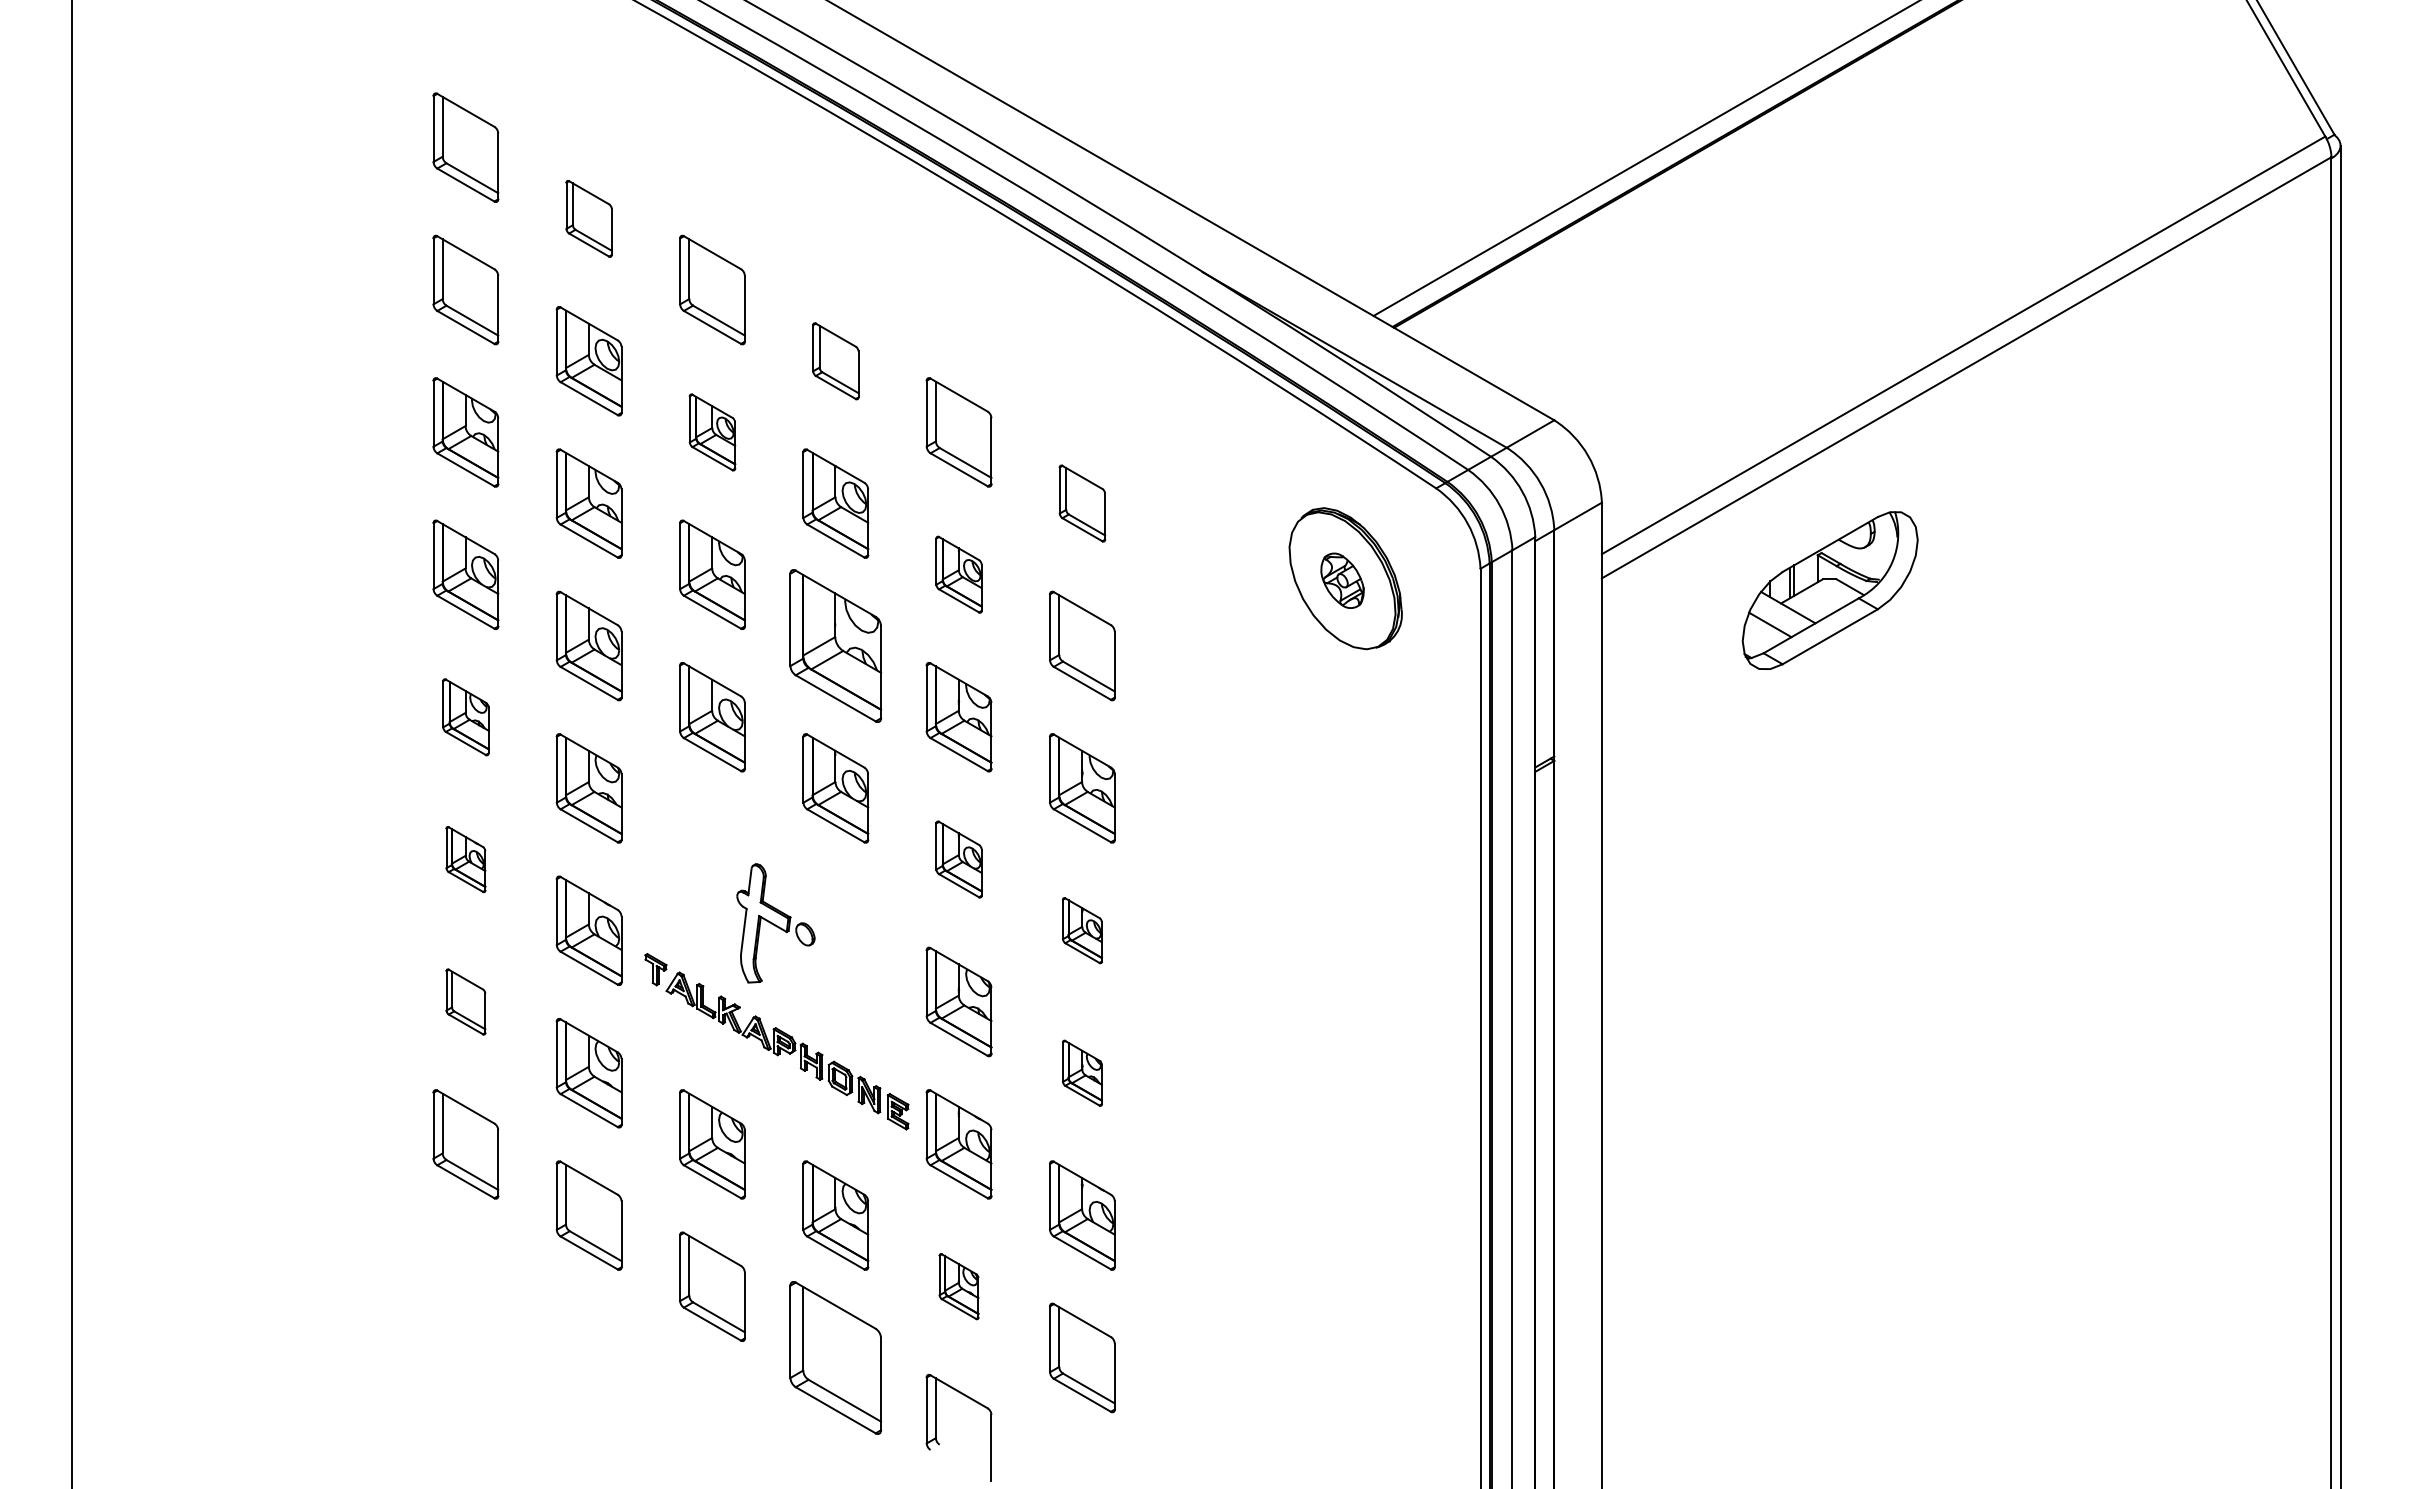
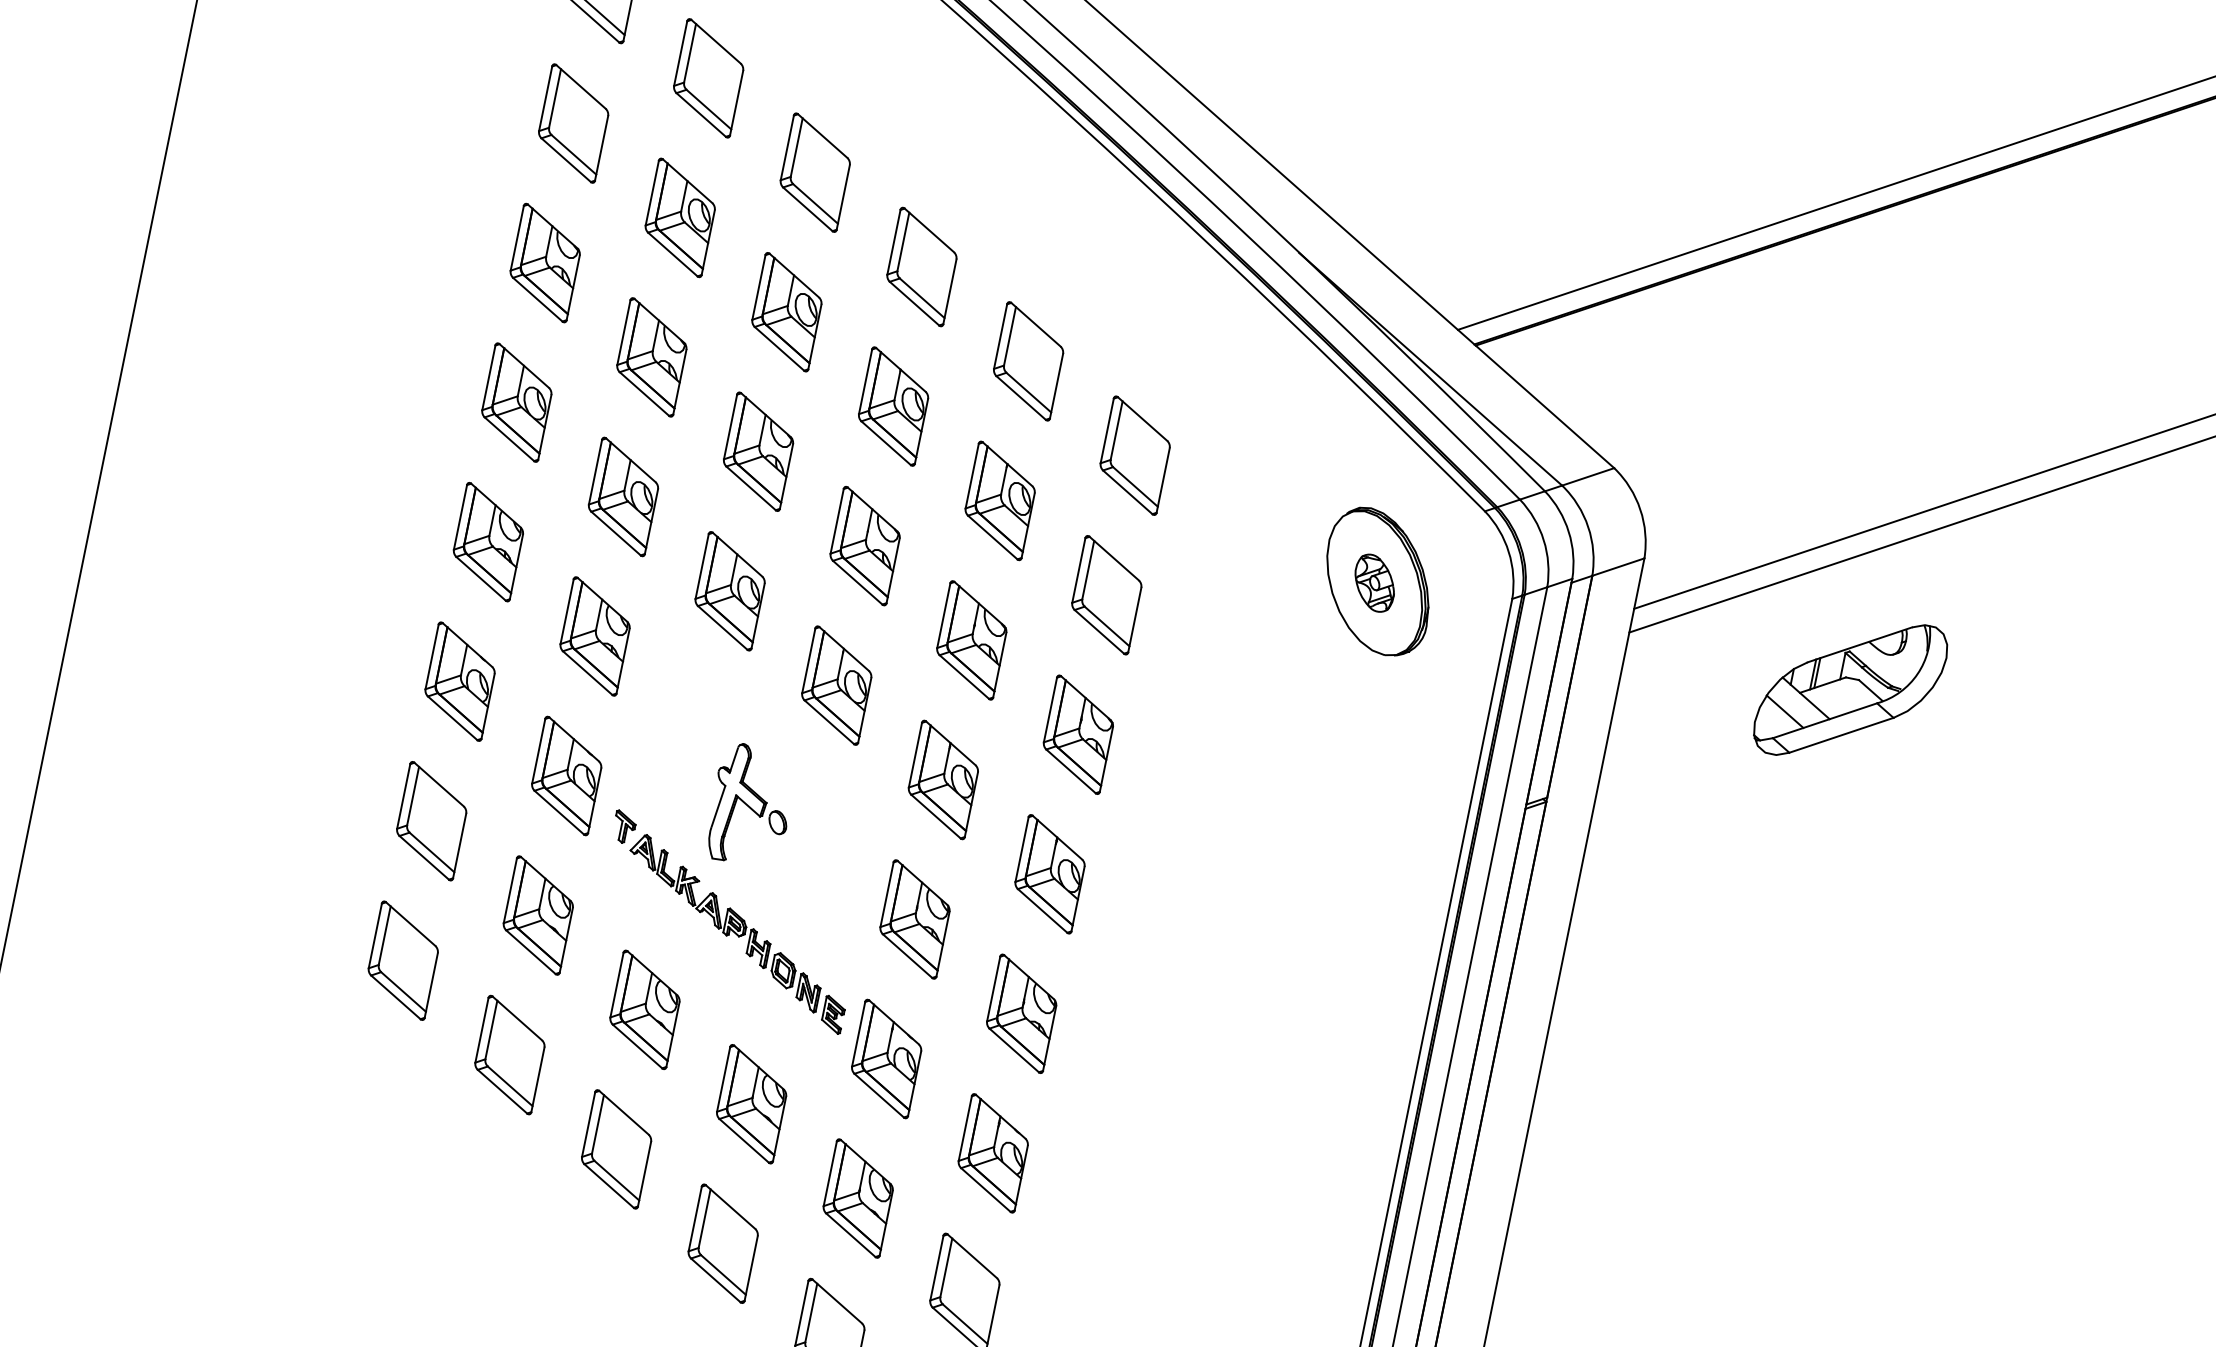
part: (588, 218) -> (708, 77), size x1.43
part: (835, 361) -> (921, 267), size x1.43
part: (712, 432) -> (786, 312), size x1.43
part: (1082, 503) -> (1135, 455), size x1.43
part: (958, 574) -> (999, 500), size x1.43
part: (835, 645) -> (864, 545), size x0.71
part: (465, 717) -> (488, 542), size x1.43
part: (465, 859) -> (459, 681), size x1.67
part: (958, 859) -> (942, 779), size x1.43
part: (1082, 930) -> (1050, 874), size x1.67
part: (465, 1001) -> (431, 820), size x1.67
part: (1082, 1073) -> (1021, 1014), size x1.67
part: (958, 1286) -> (857, 1198), size x1.67
part: (835, 1357) -> (723, 1243), size x0.71

